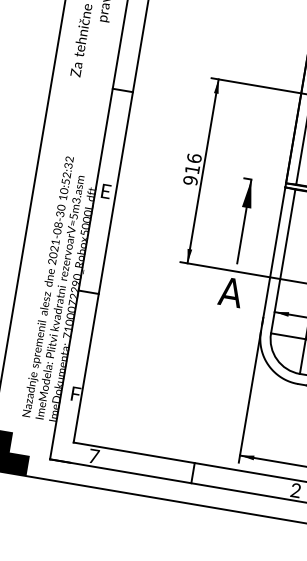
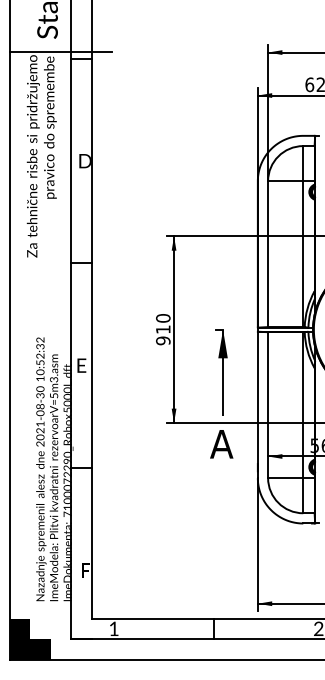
text: (194, 157) -> (163, 317), 916 -> 910
text: (94, 456) -> (114, 628), 7 -> 1

